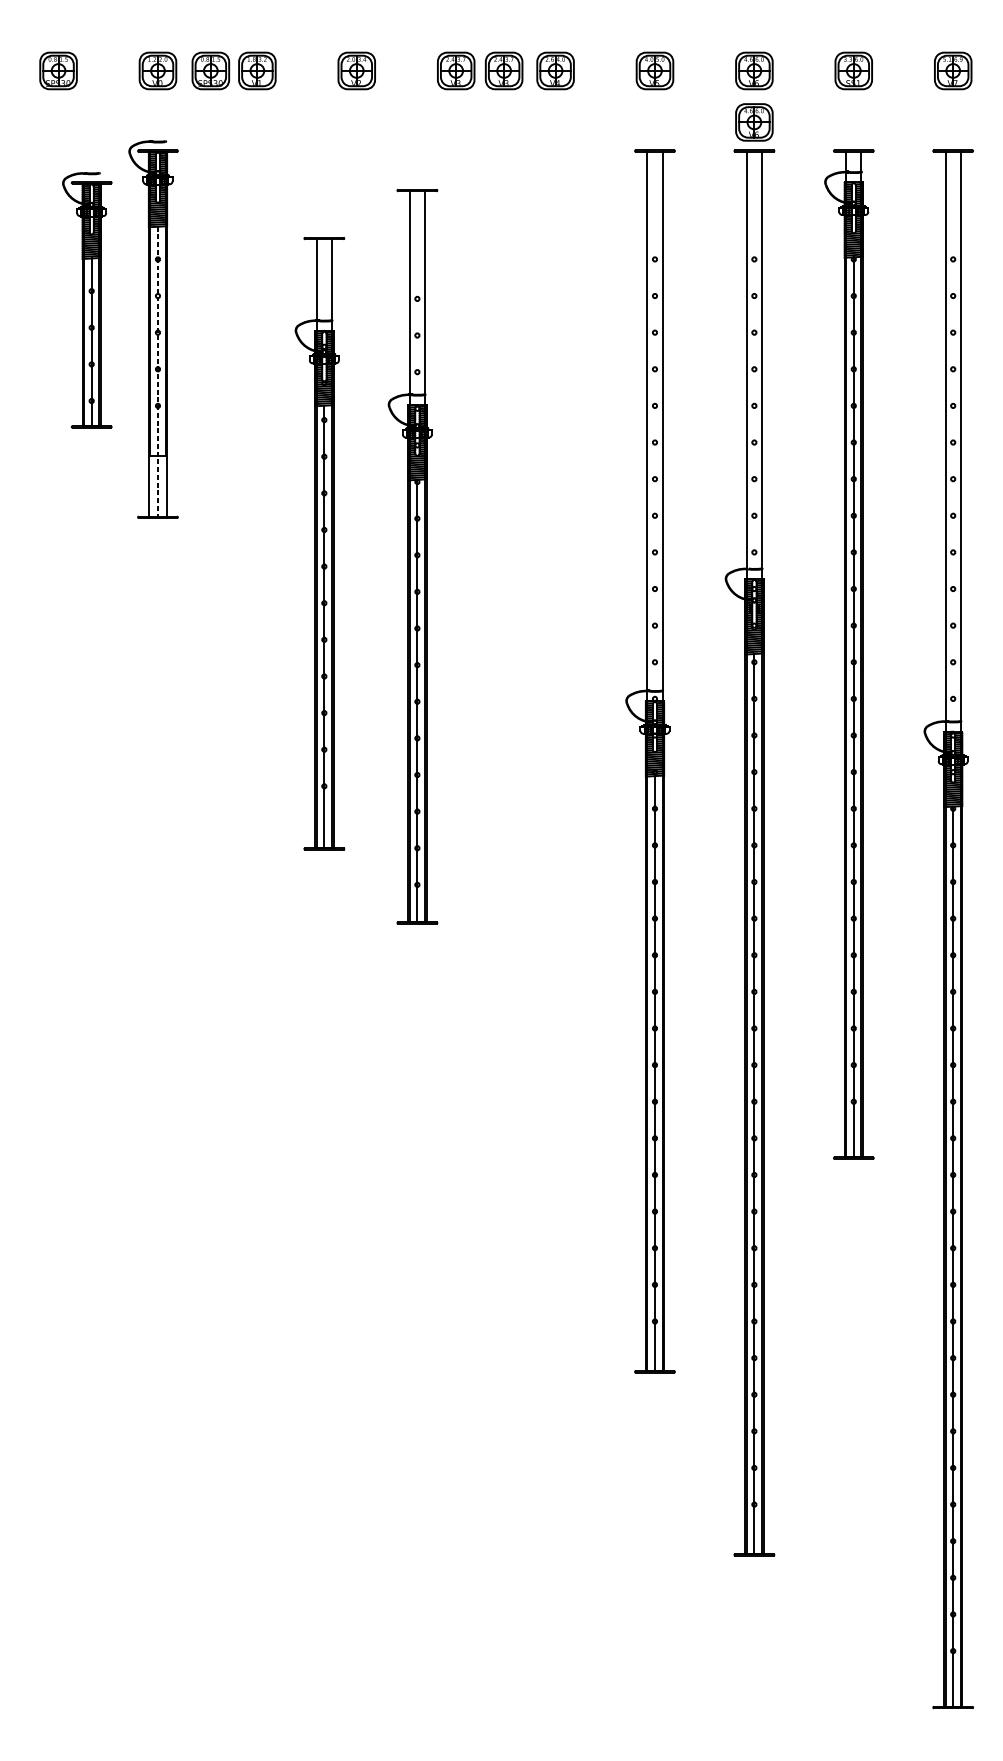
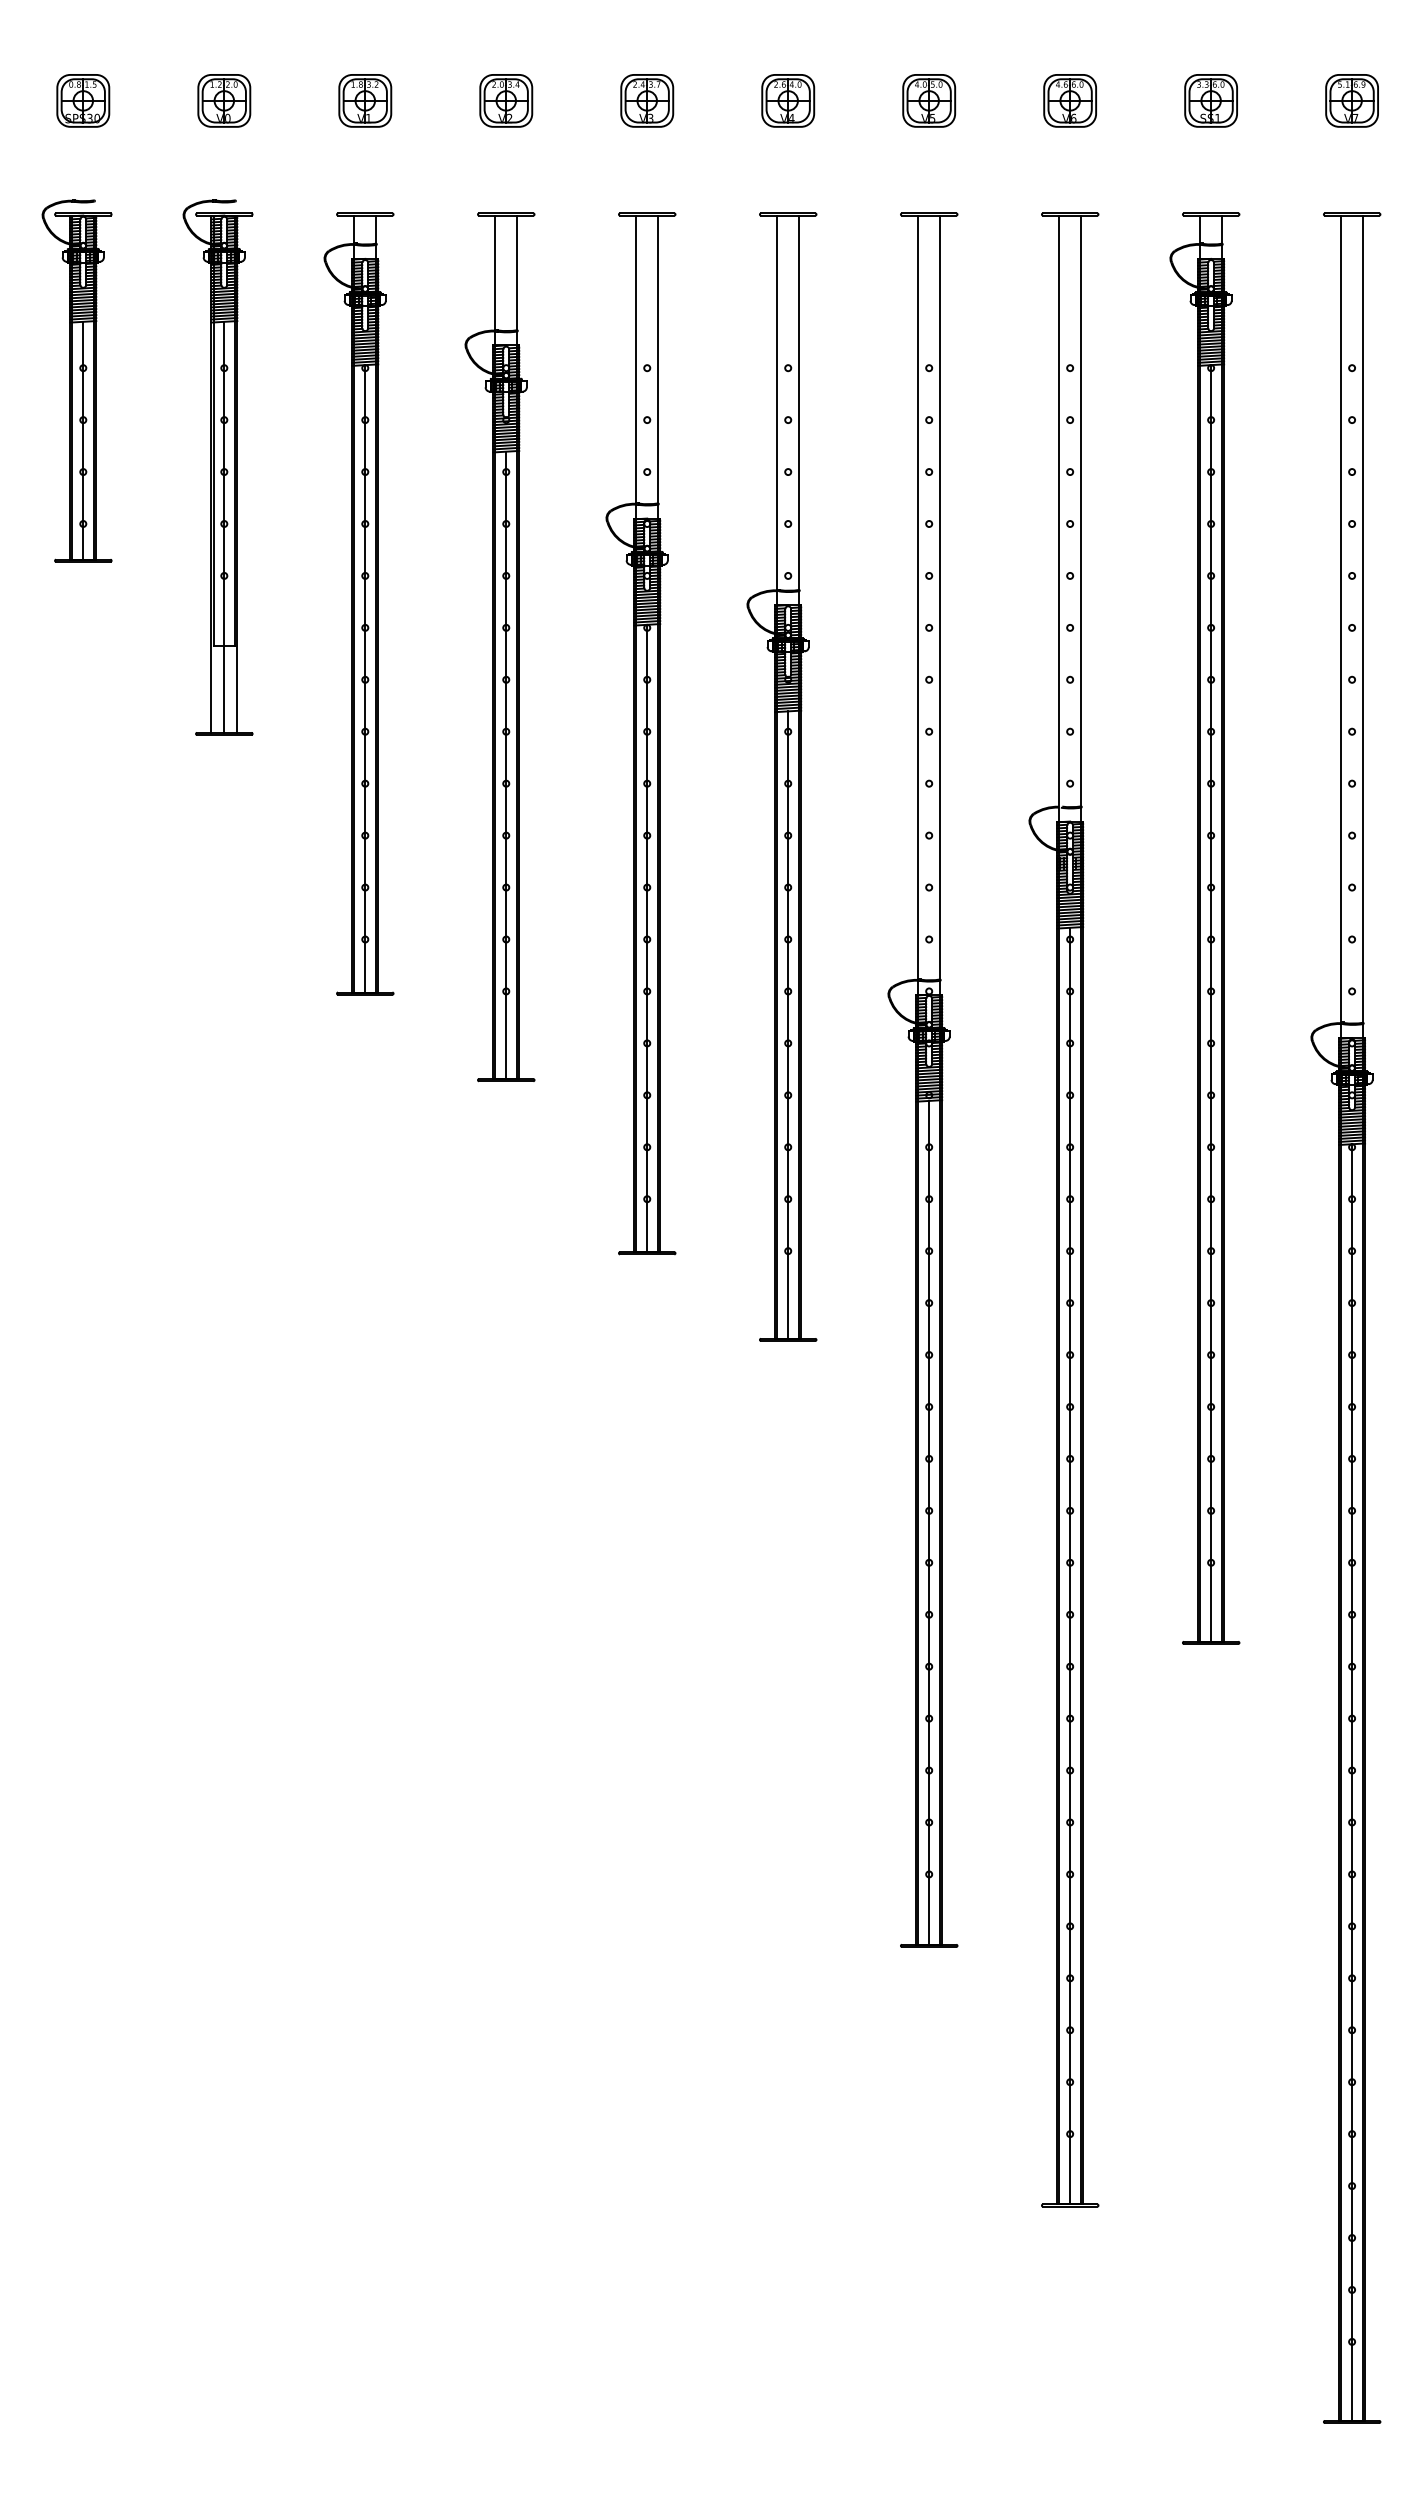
part: (210, 70) -> (299, 100), removed
part: (504, 70) -> (715, 100), removed
part: (753, 122) -> (1069, 173), removed
part: (86, 299) -> (76, 380), moved
line: (158, 371) -> (224, 527), dashed -> solid
part: (252, 425) -> (358, 603), added
part: (319, 543) -> (499, 647), moved
part: (550, 547) -> (781, 776), added
part: (412, 556) -> (640, 733), moved

